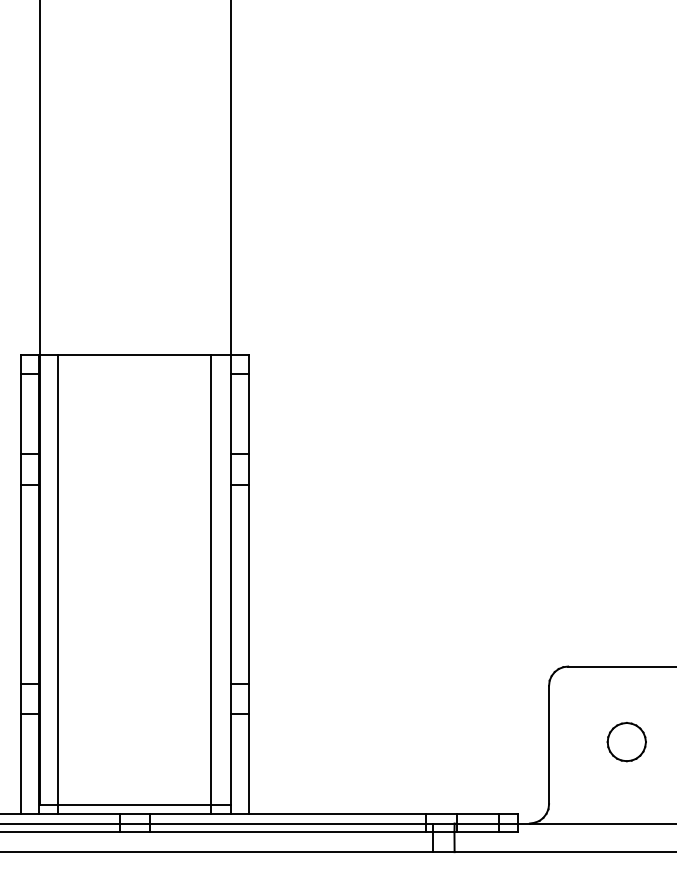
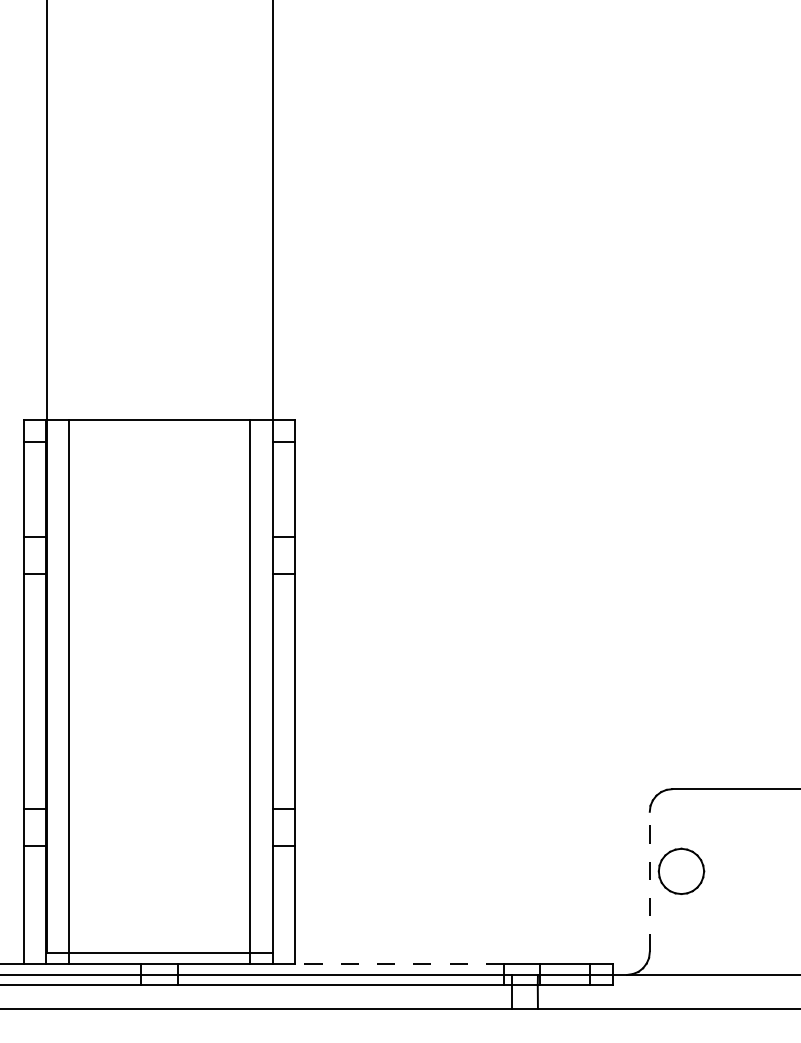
part: (626, 742) -> (681, 871), moved
line: (549, 744) -> (650, 881), solid -> dashed
line: (336, 813) -> (398, 963), solid -> dashed

